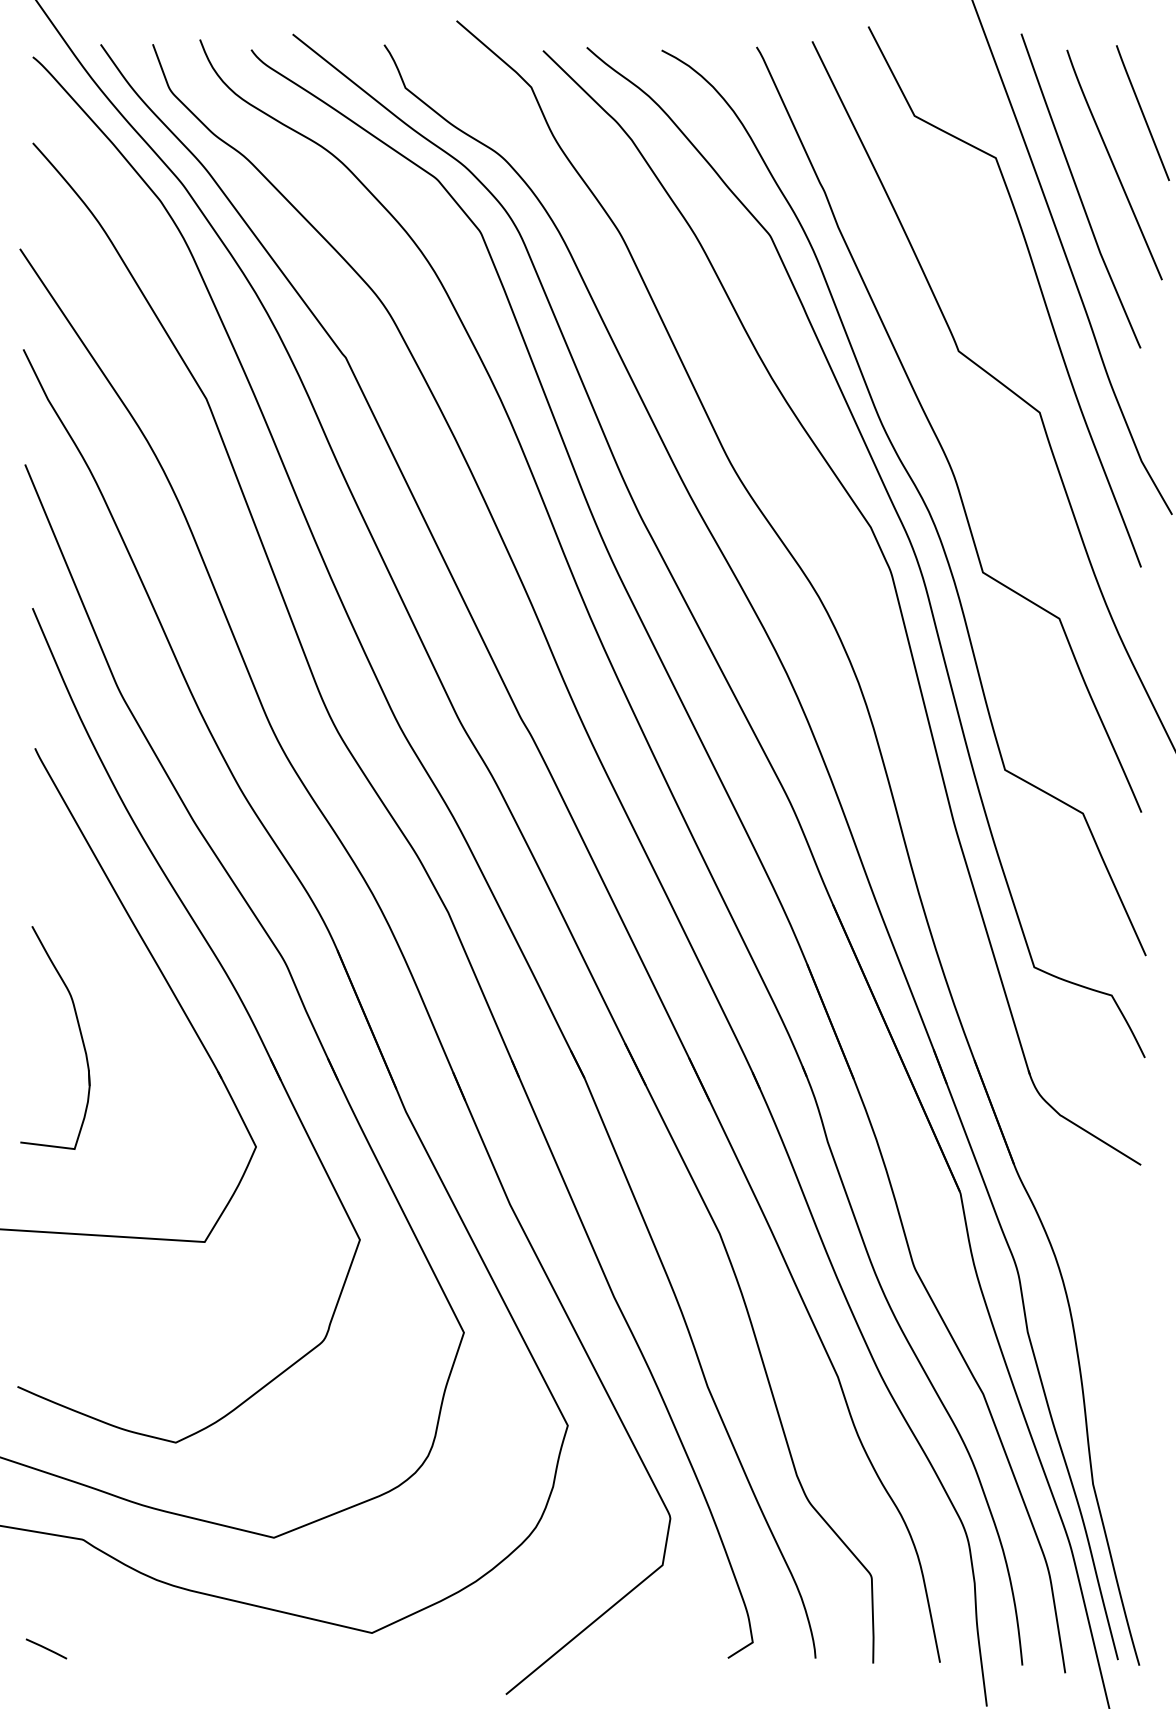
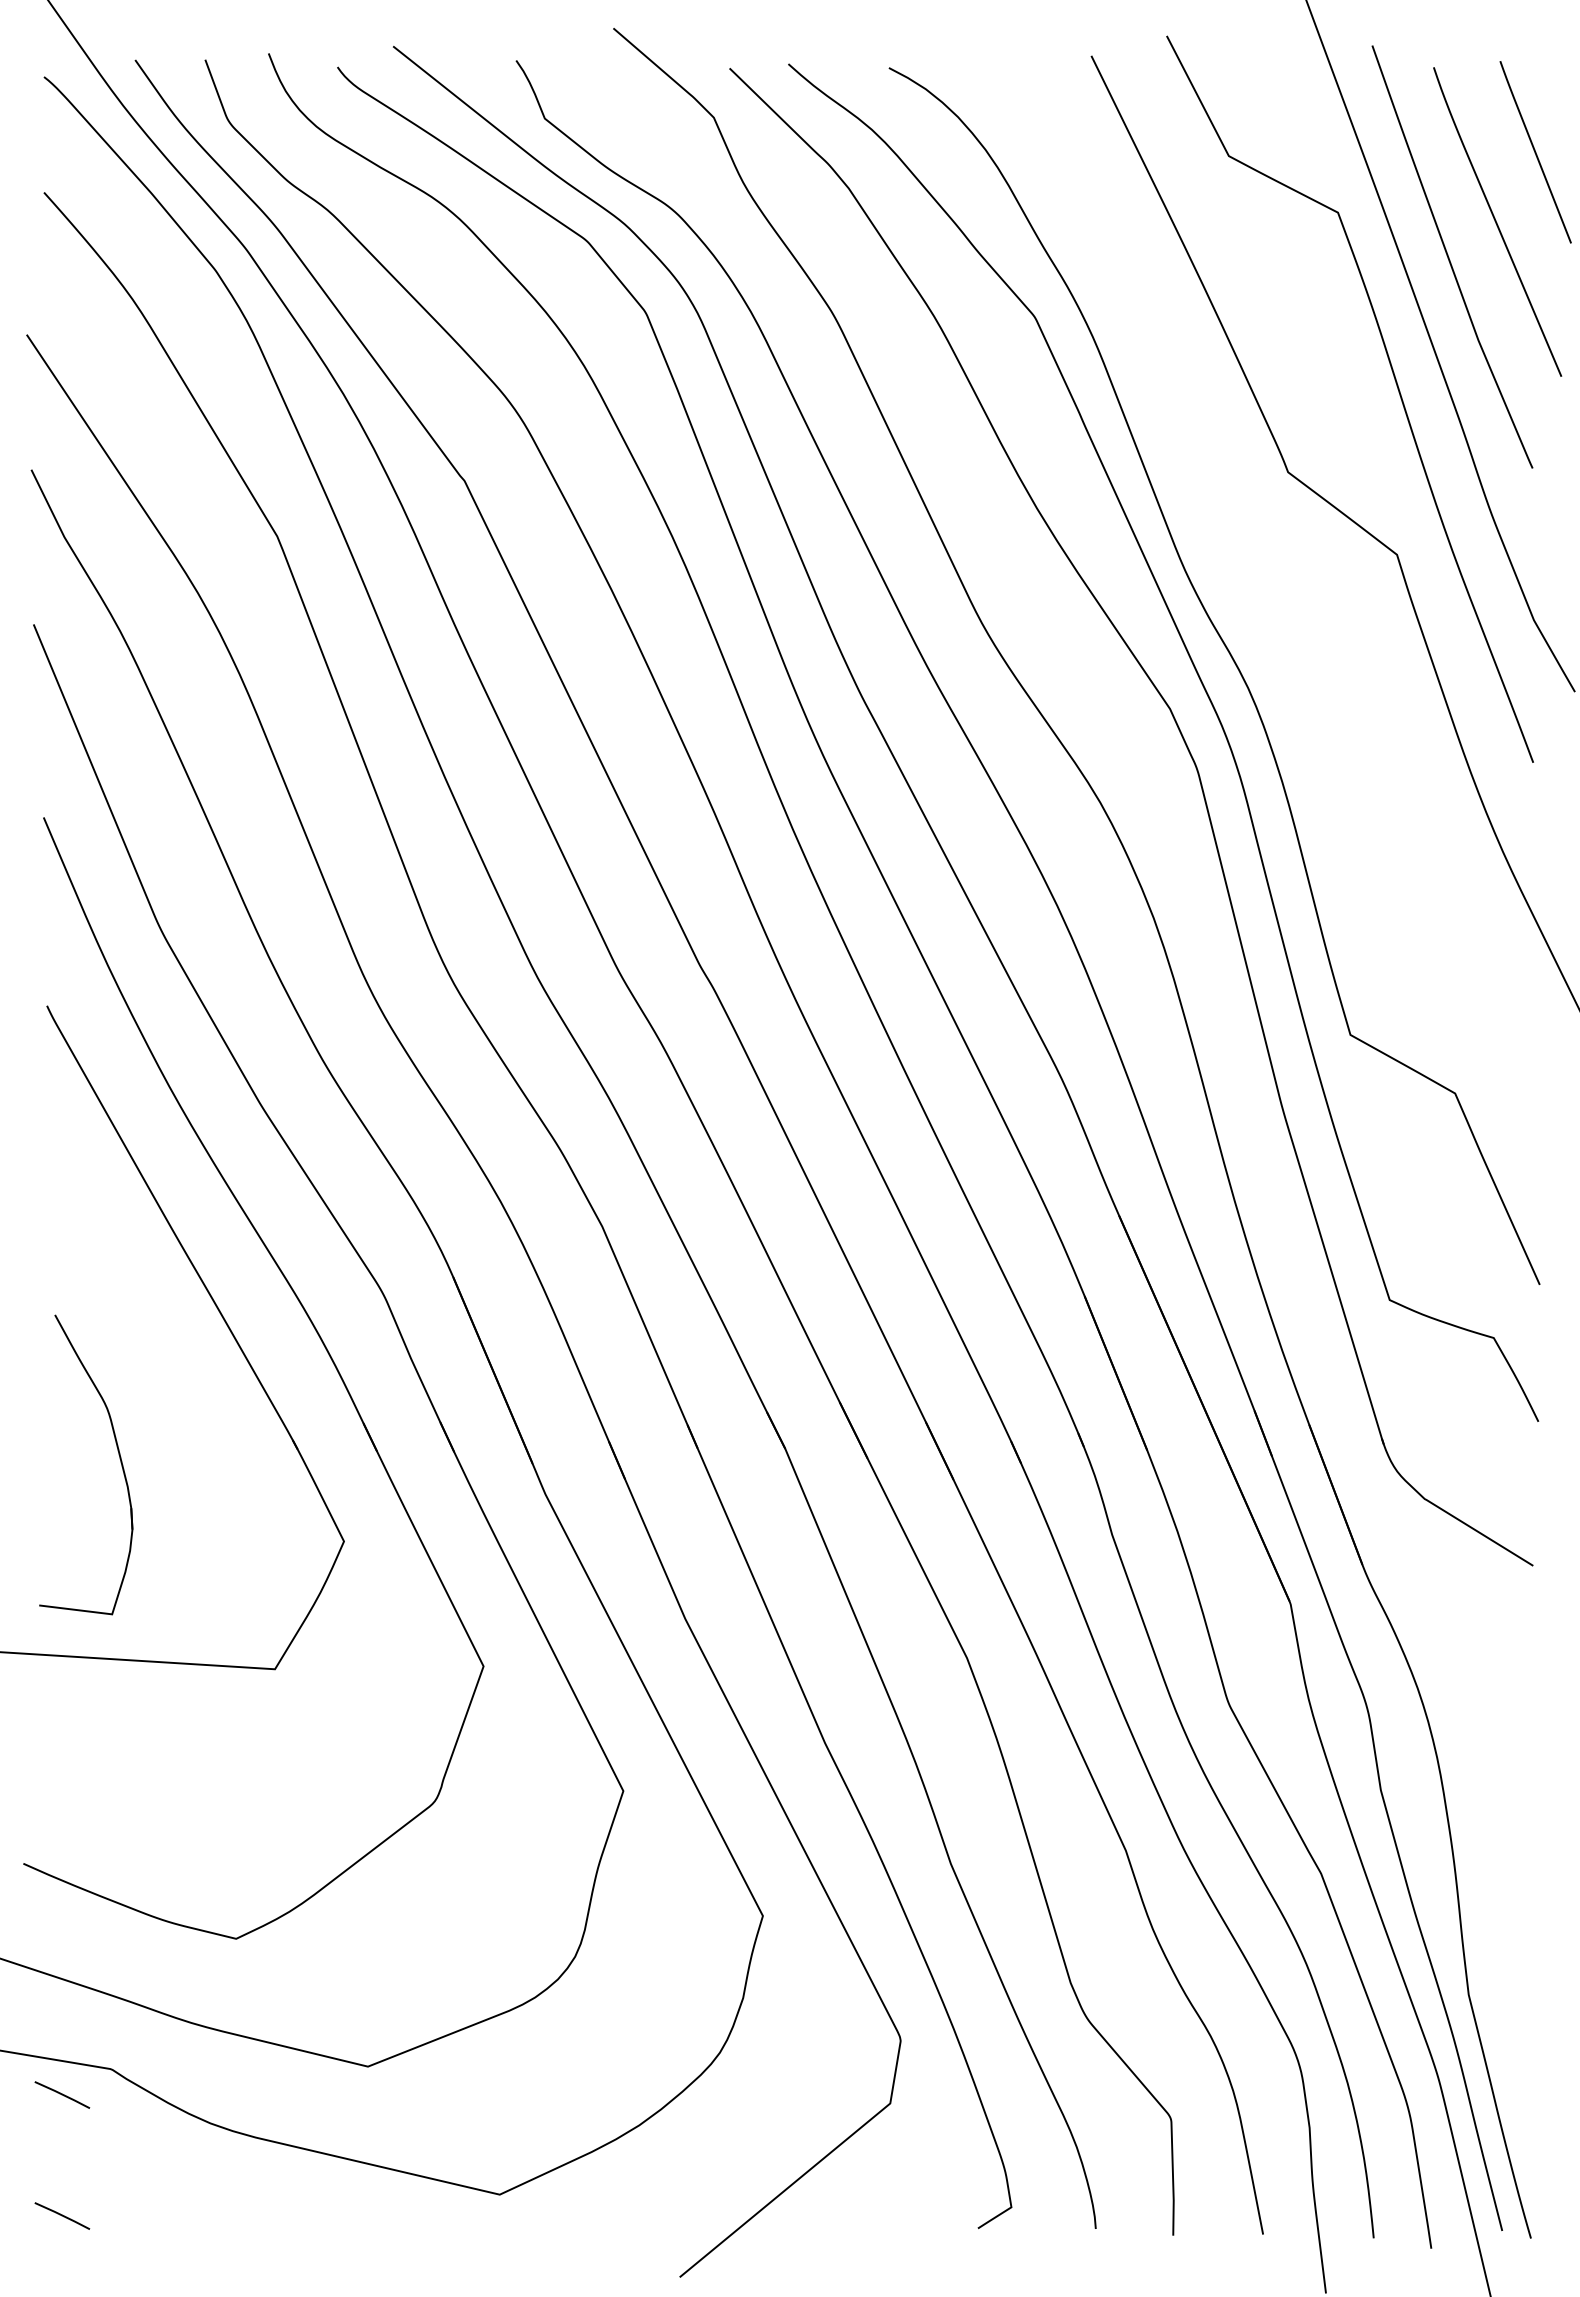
curve: (936, 435) -> (1258, 585), removed
part: (79, 1030) -> (118, 1455), moved
line: (46, 1558) -> (62, 2094), added

